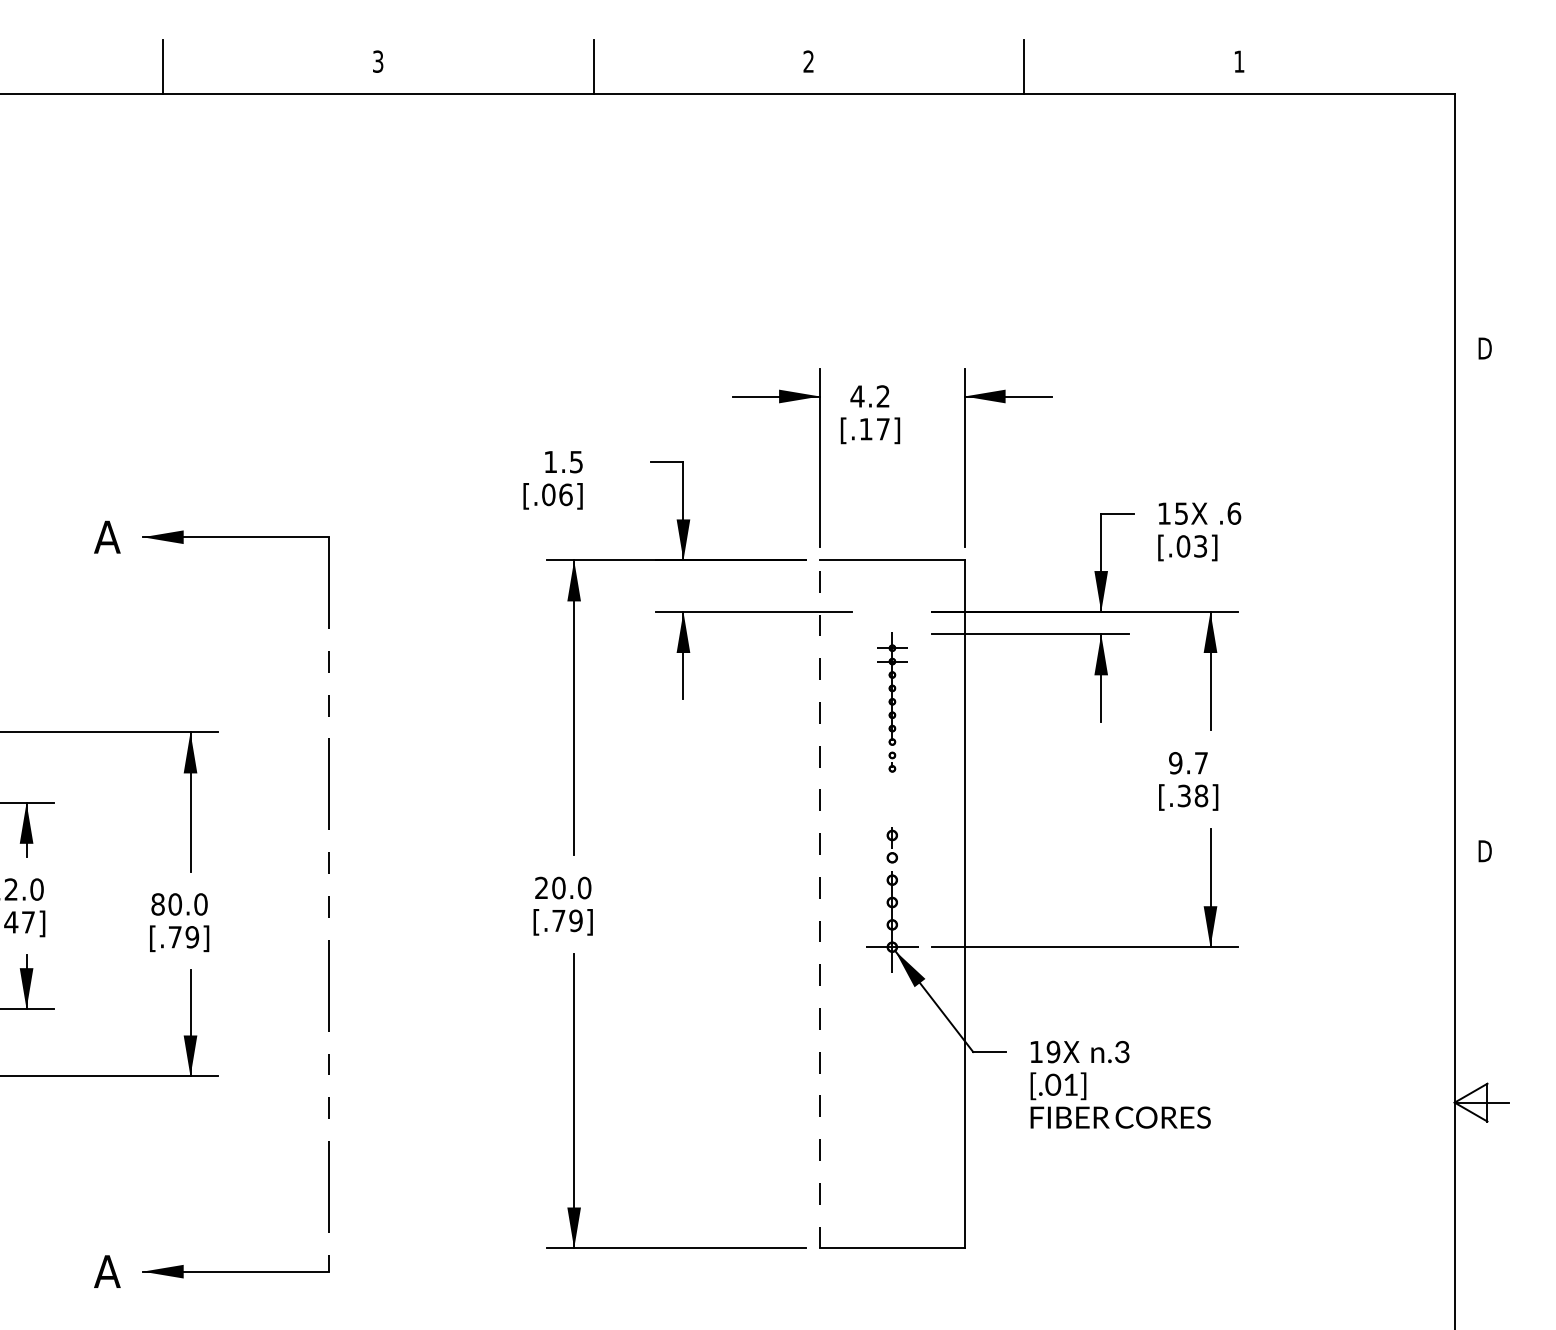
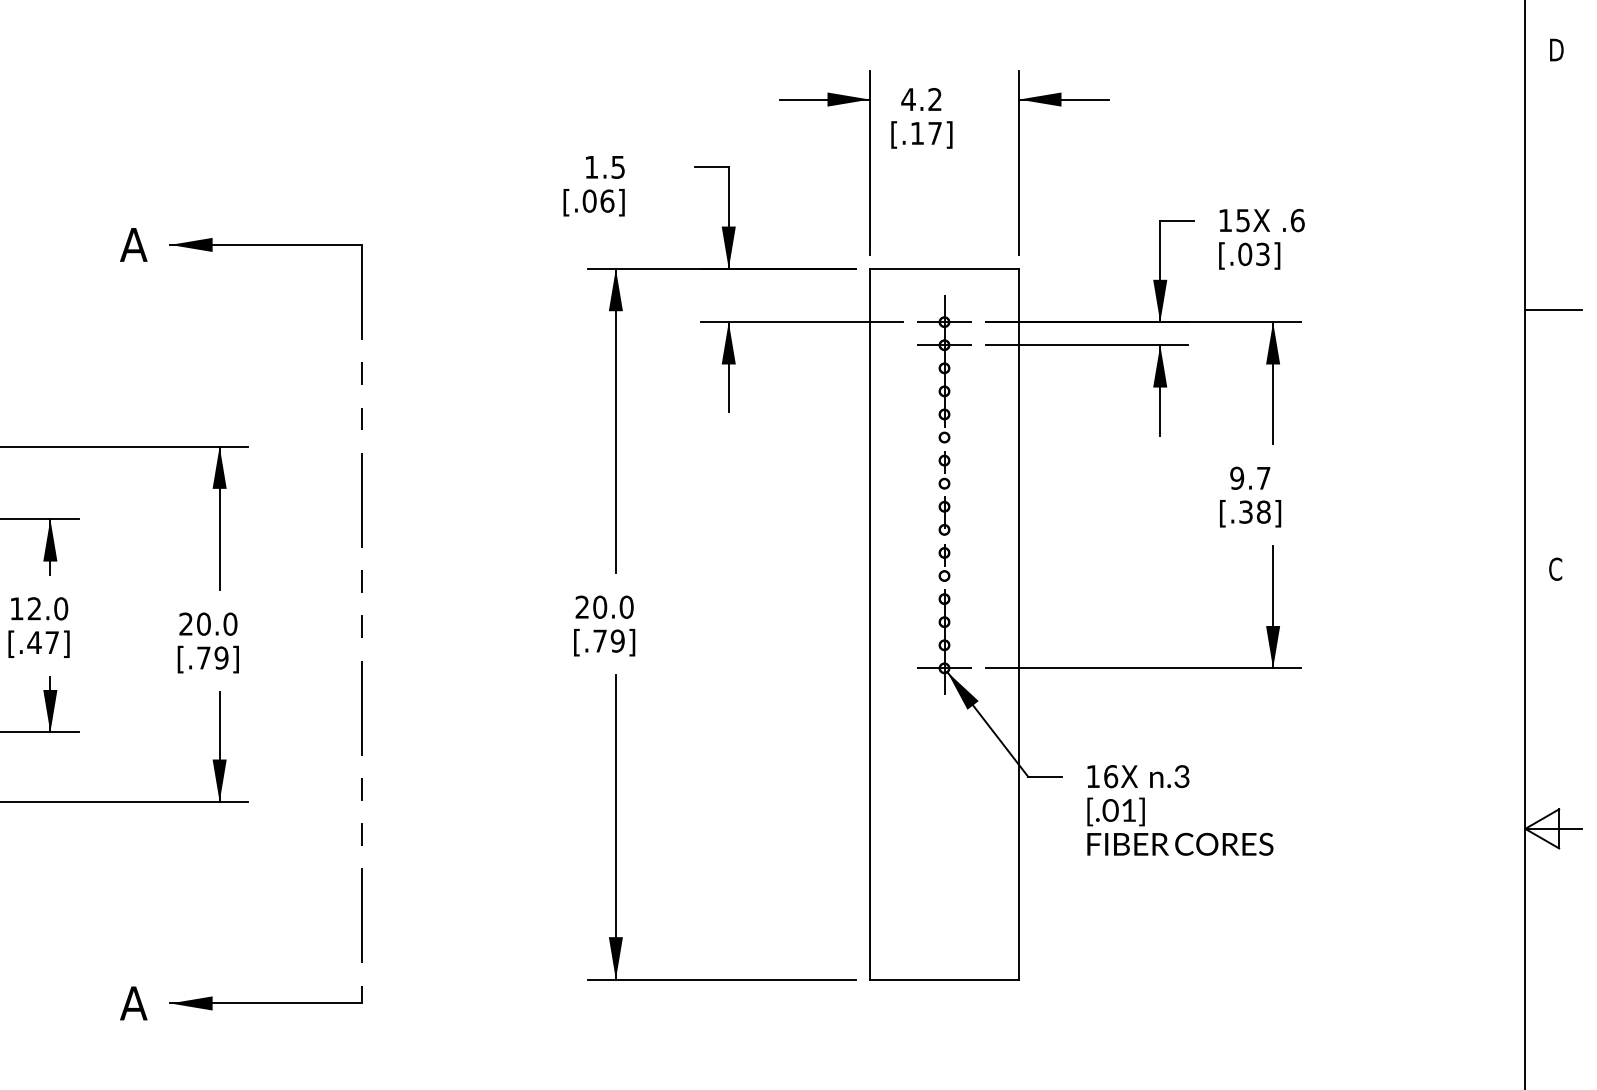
line: (1481, 599) -> (1552, 309), added
part: (892, 702) -> (944, 415), size x1.67
text: (1484, 851) -> (1556, 569), D -> C
line: (820, 903) -> (870, 623), dashed -> solid
text: (157, 904) -> (185, 624), 80.0 -> 20.0
text: (1053, 1051) -> (1110, 776), 19X -> 16X

